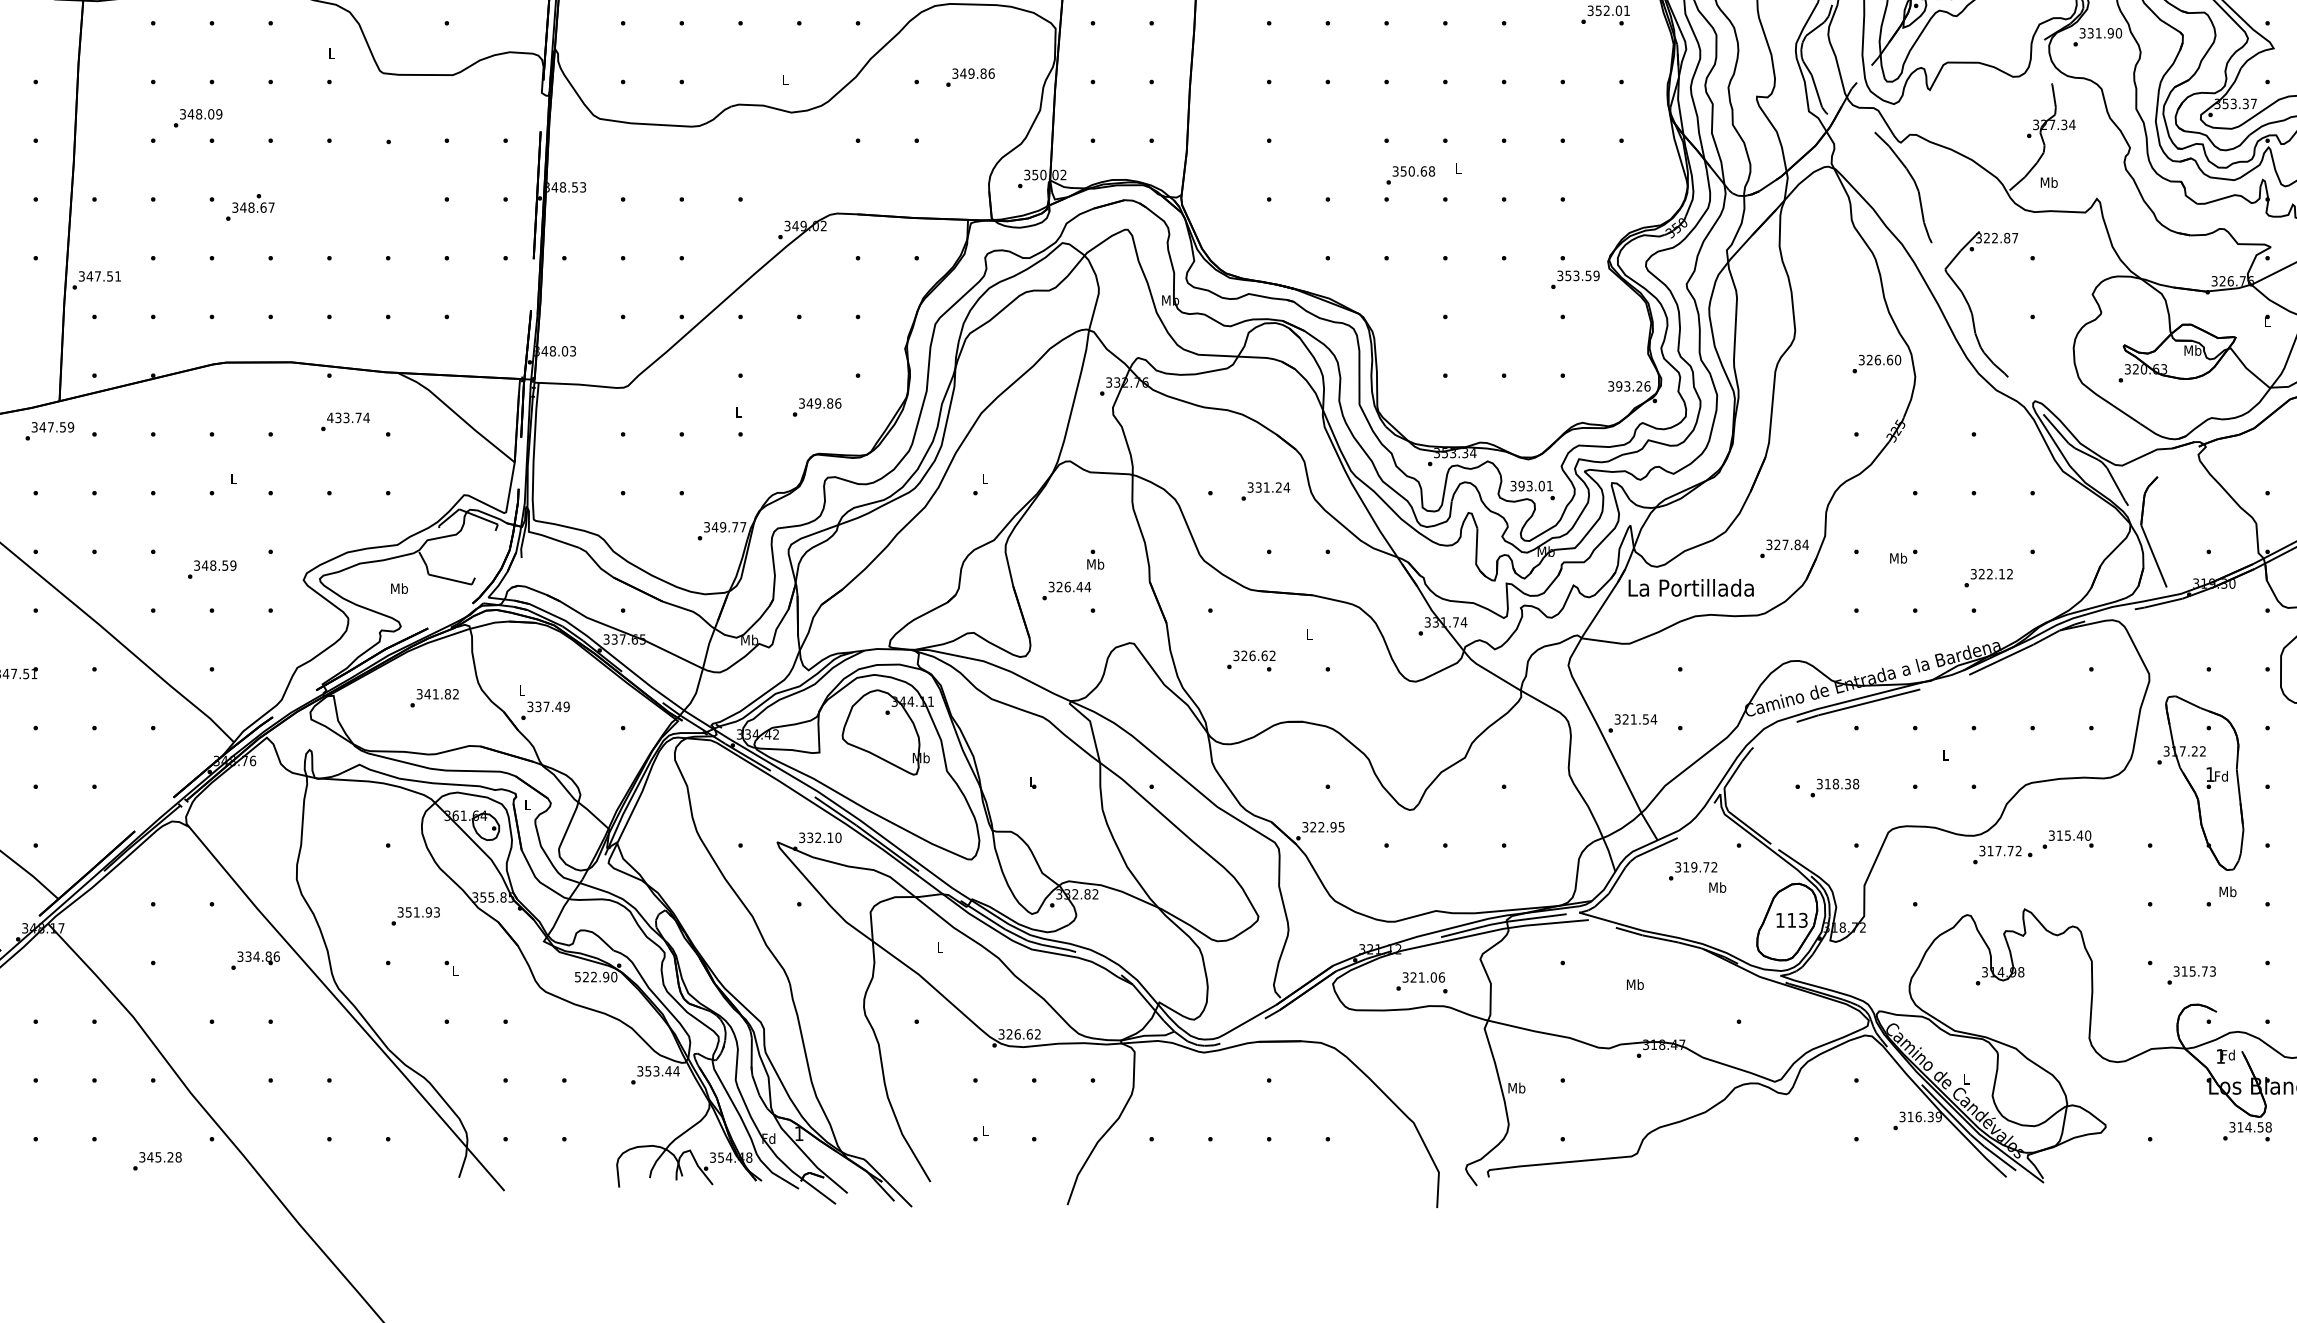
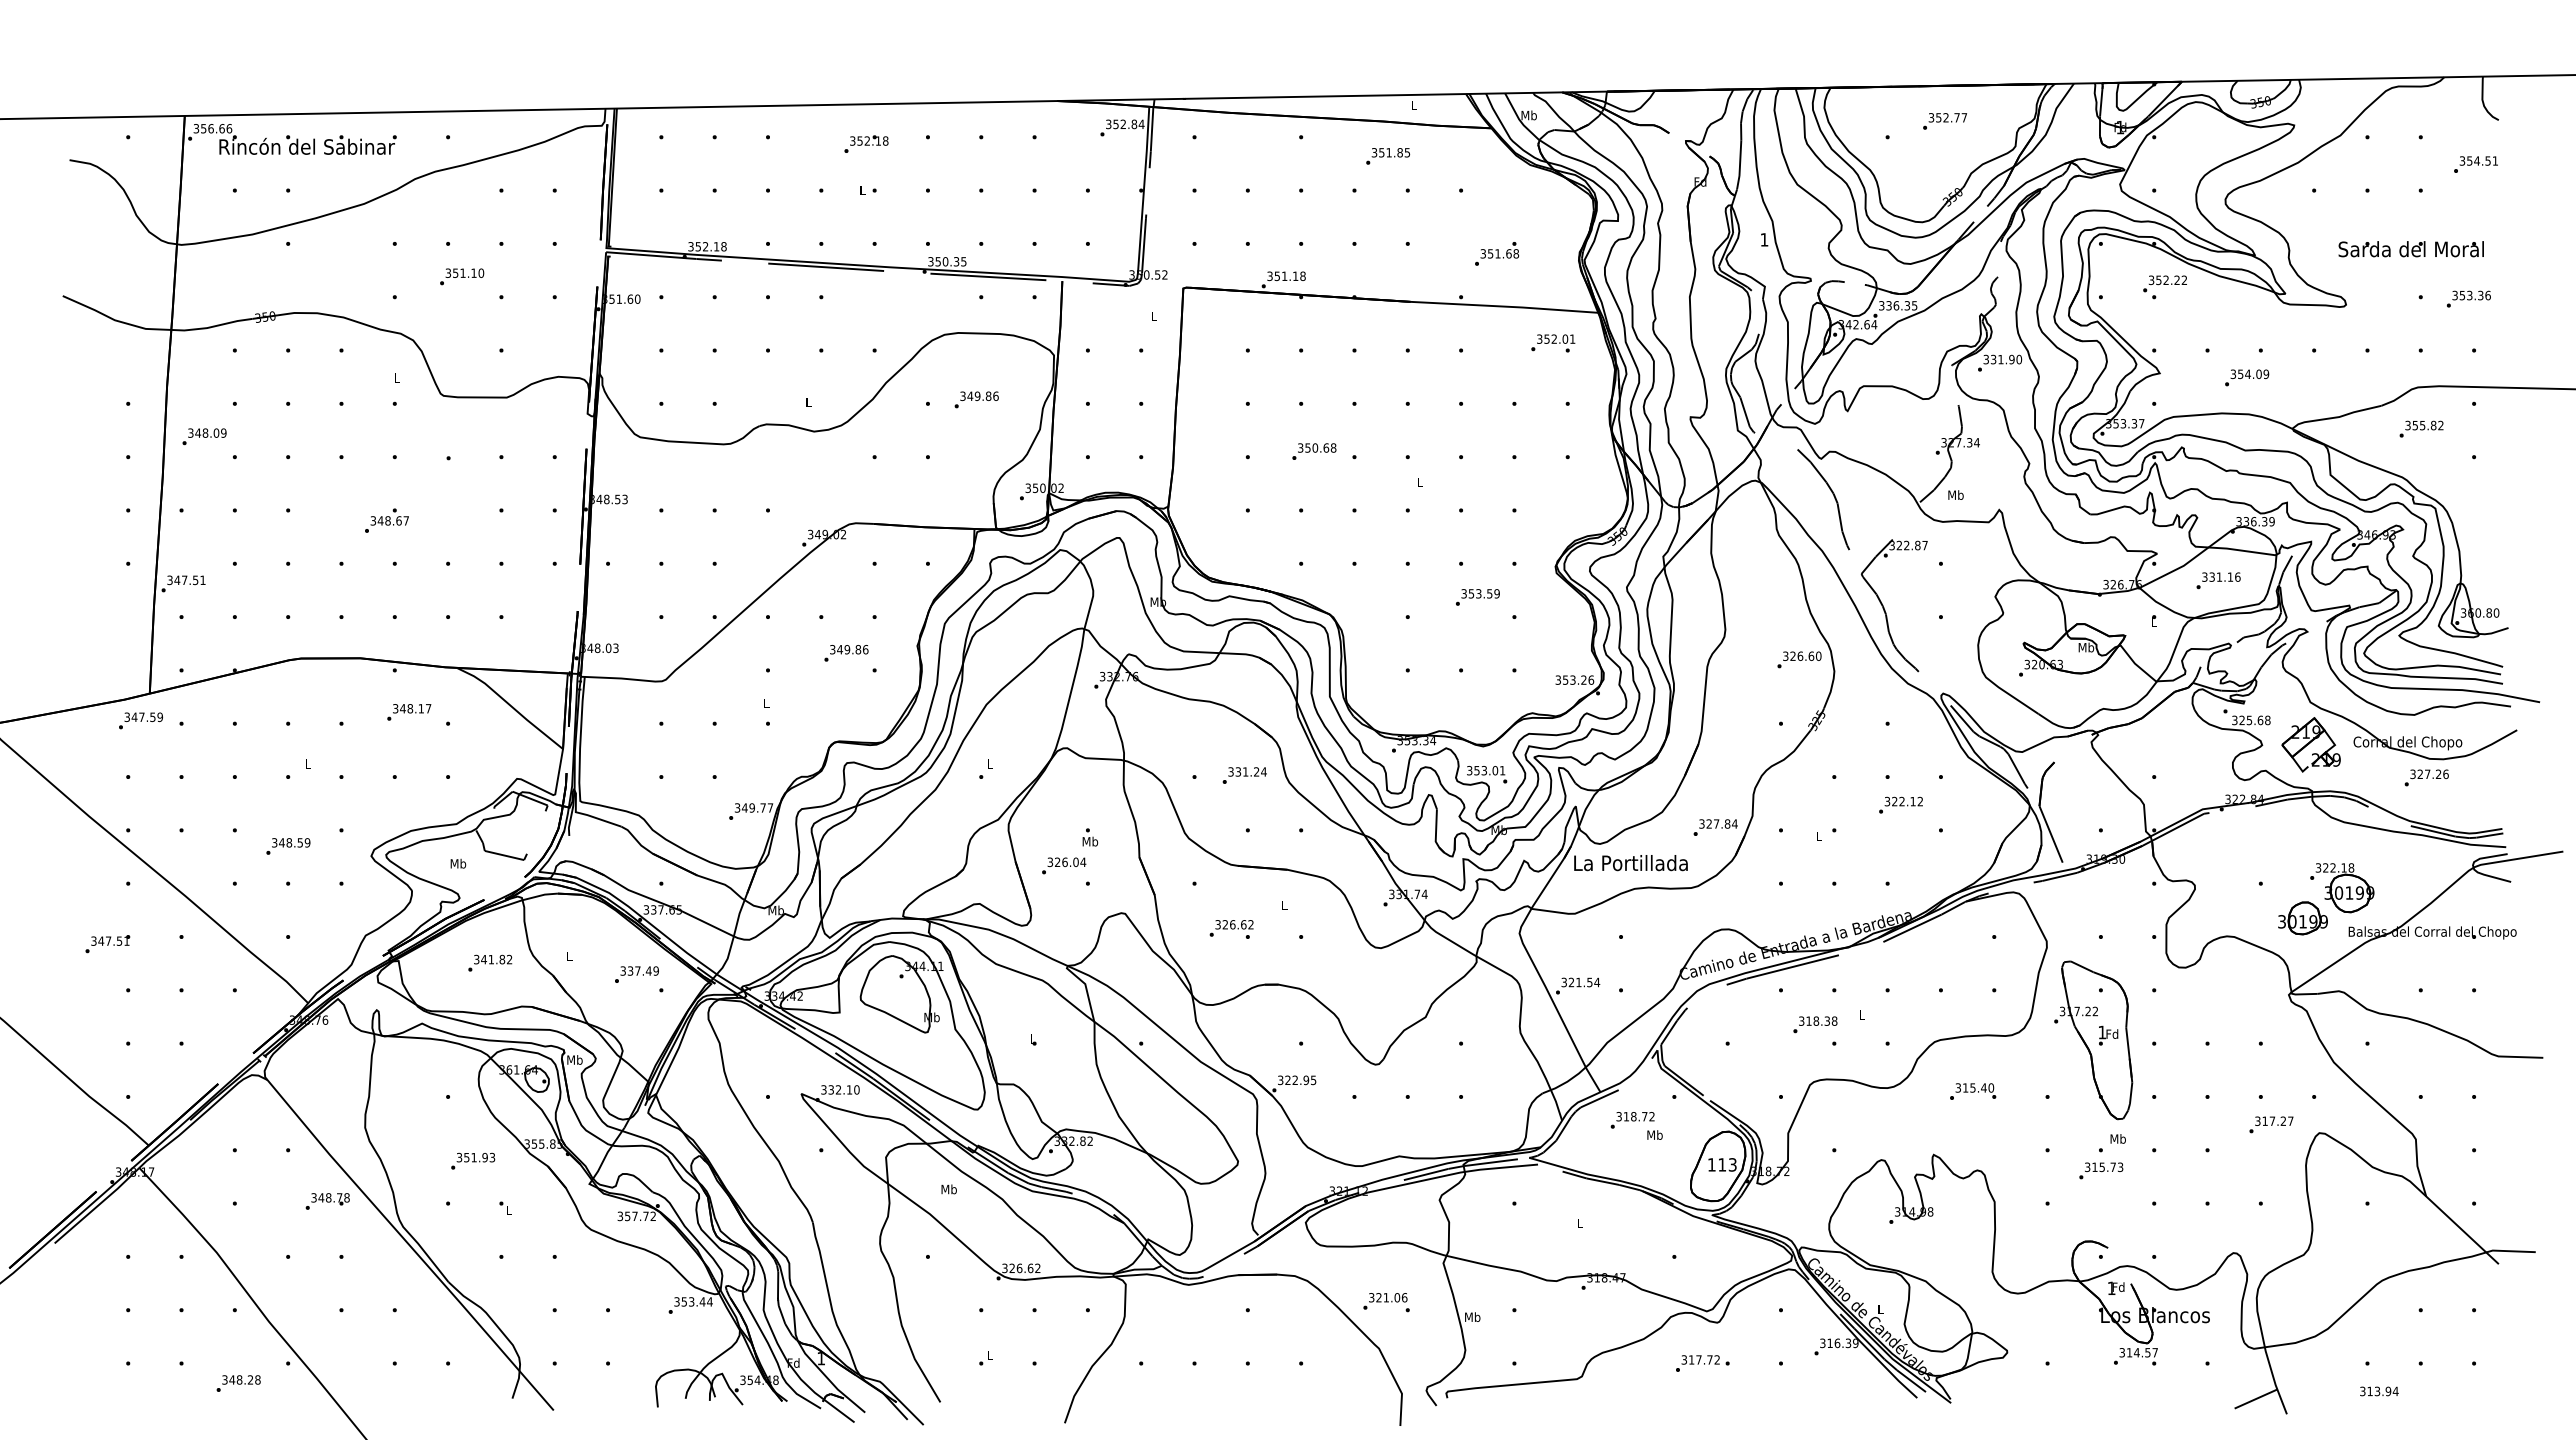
text: (198, 118) -> (204, 436), moved
text: (1410, 175) -> (1314, 451), moved
text: (249, 207) -> (386, 520), moved
text: (1575, 279) -> (1477, 597), moved
text: (1619, 385) -> (1565, 679), 393.26 -> 353.26
text: (817, 407) -> (846, 653), moved
text: (347, 417) -> (411, 708), 433.74 -> 348.17
text: (1521, 485) -> (1476, 770), 393.01 -> 353.01
text: (1897, 558) -> (1818, 836), Mb -> L
text: (1988, 577) -> (1900, 804), moved
text: (1079, 587) -> (1075, 862), 326.44 -> 326.04
text: (545, 710) -> (636, 974), moved
text: (1834, 787) -> (1815, 1024), moved
text: (527, 804) -> (574, 1059), L -> Mb
text: (2002, 854) -> (1702, 1363), moved
text: (1693, 867) -> (1633, 1116), 319.72 -> 318.72
text: (939, 947) -> (948, 1189), L -> Mb
text: (261, 956) -> (333, 1197), 334.86 -> 348.78
text: (2191, 975) -> (2101, 1170), moved
text: (595, 977) -> (636, 1216), 522.90 -> 357.72
text: (1421, 982) -> (1386, 1302), moved
text: (1634, 984) -> (1579, 1223), Mb -> L
text: (2269, 1127) -> (2155, 1352), 314.58 -> 314.57
text: (158, 1156) -> (239, 1379), 345.28 -> 348.28

